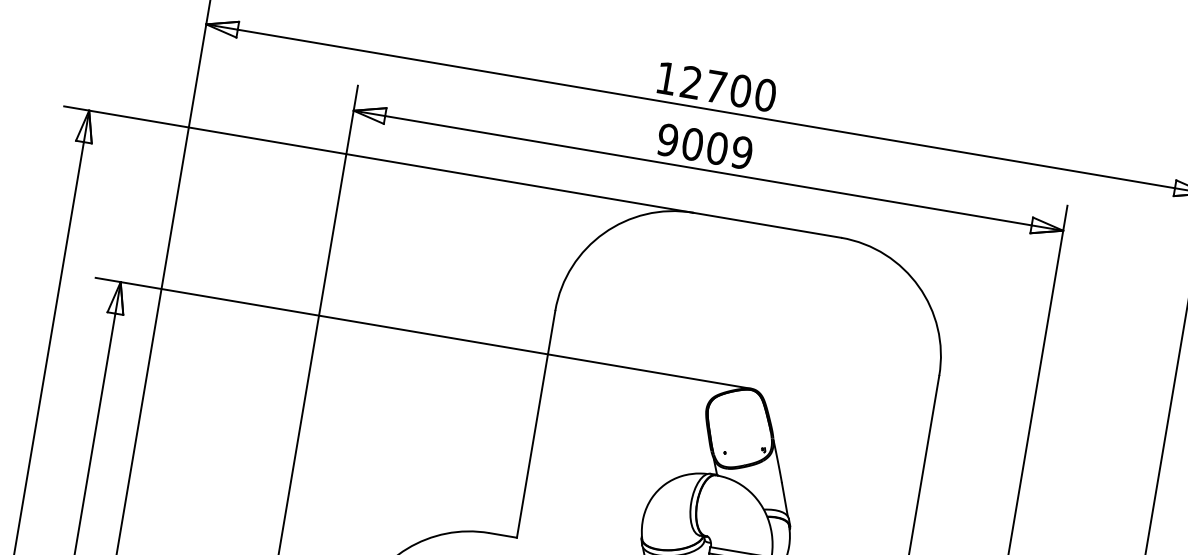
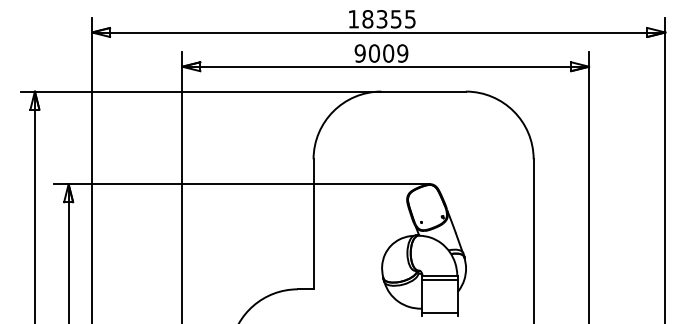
text: (727, 89) -> (388, 19), 12700 -> 18355

